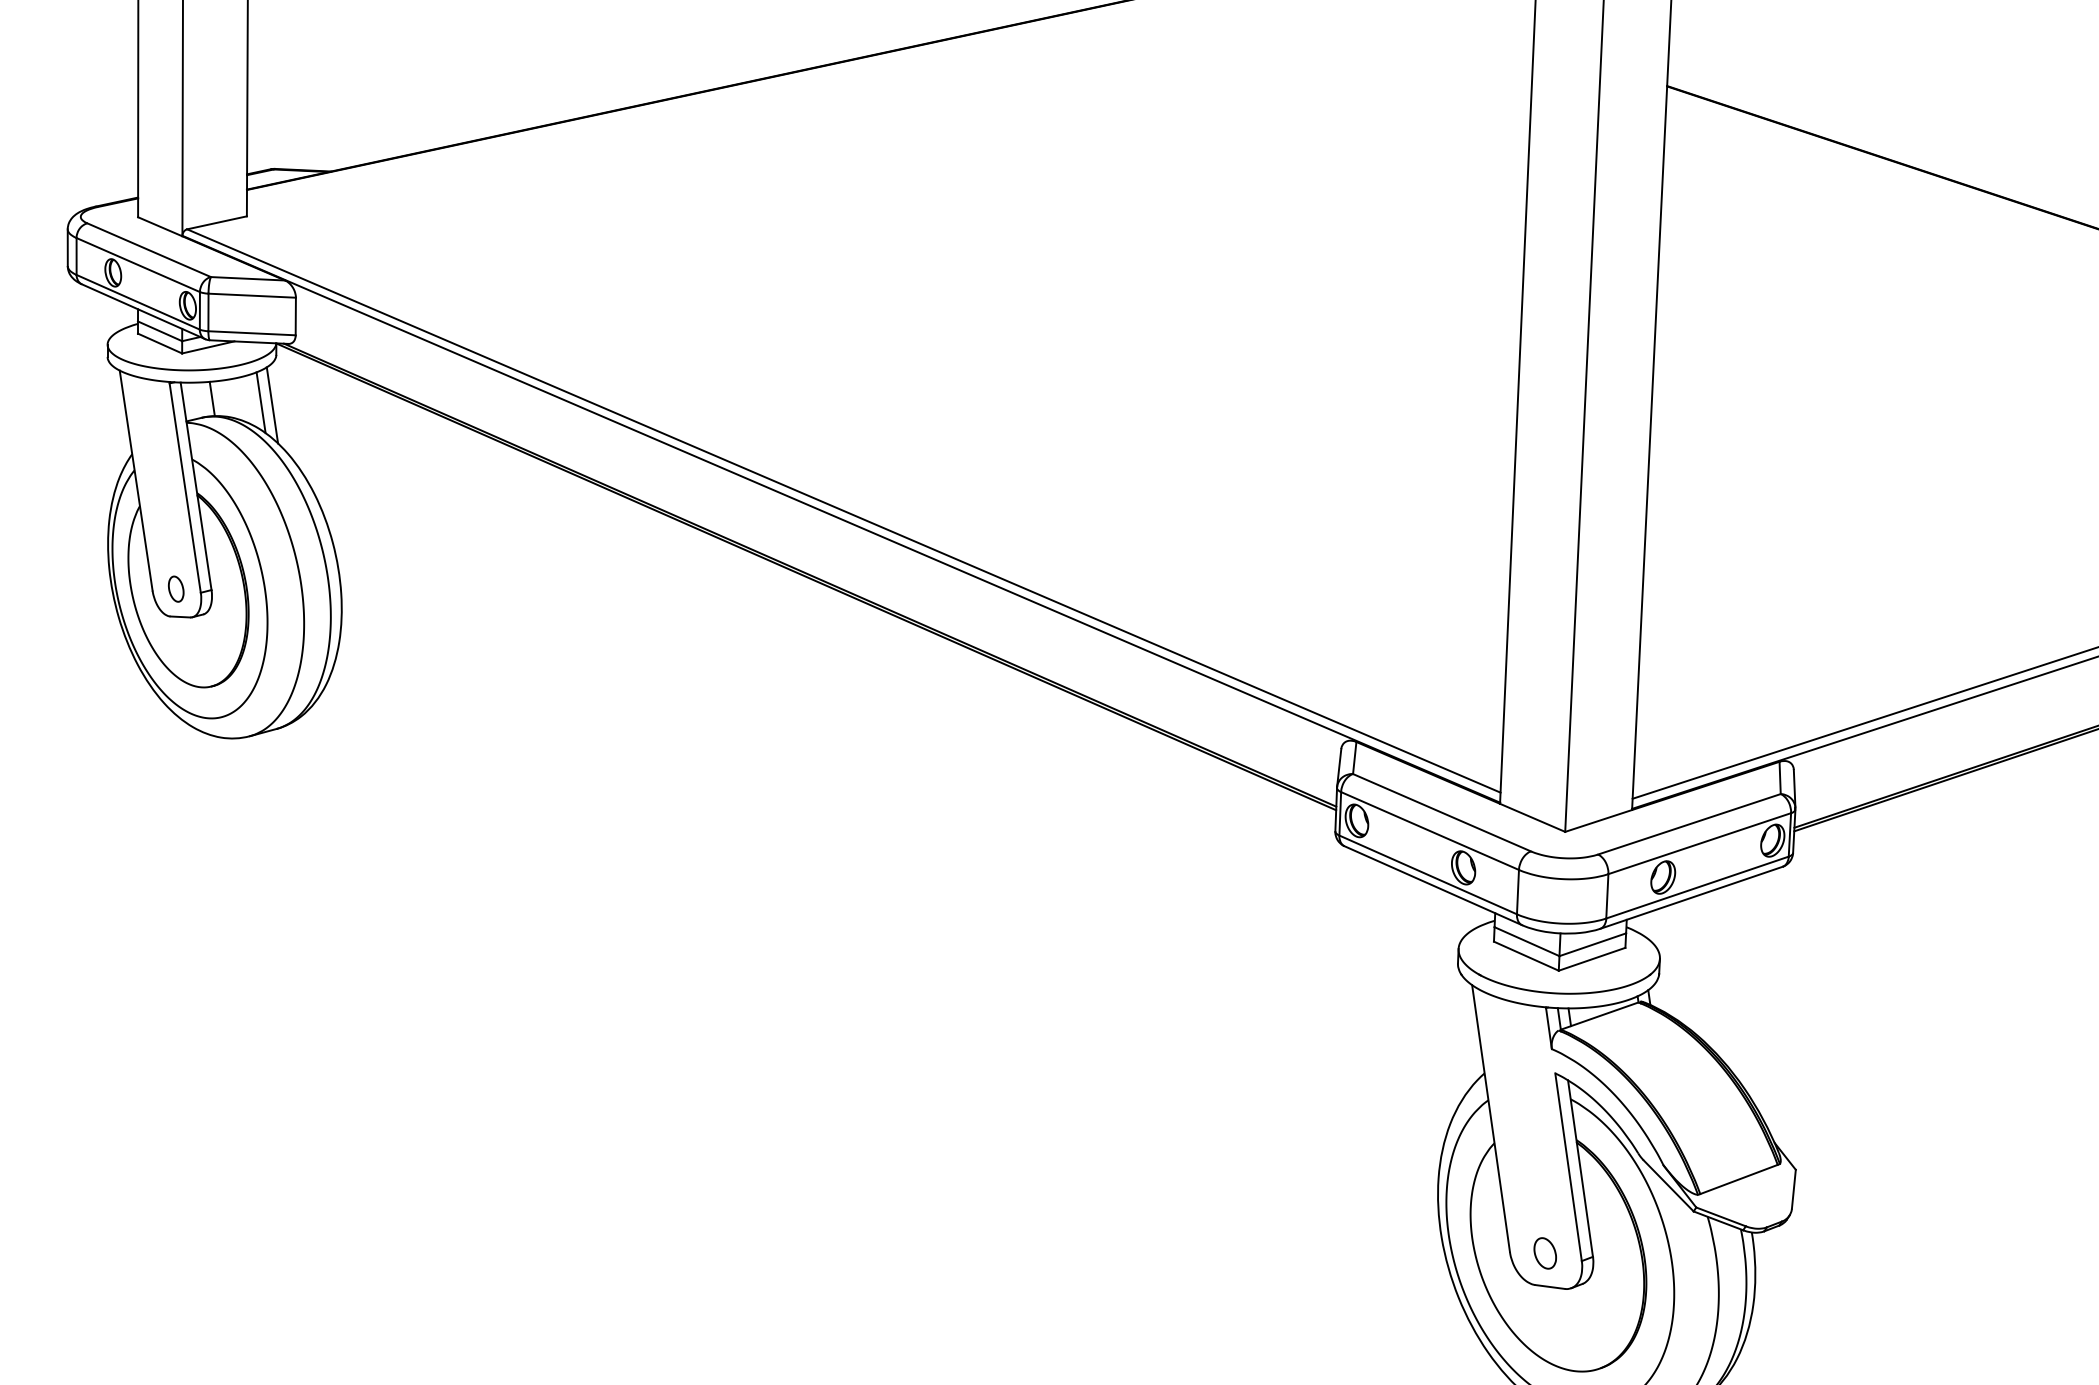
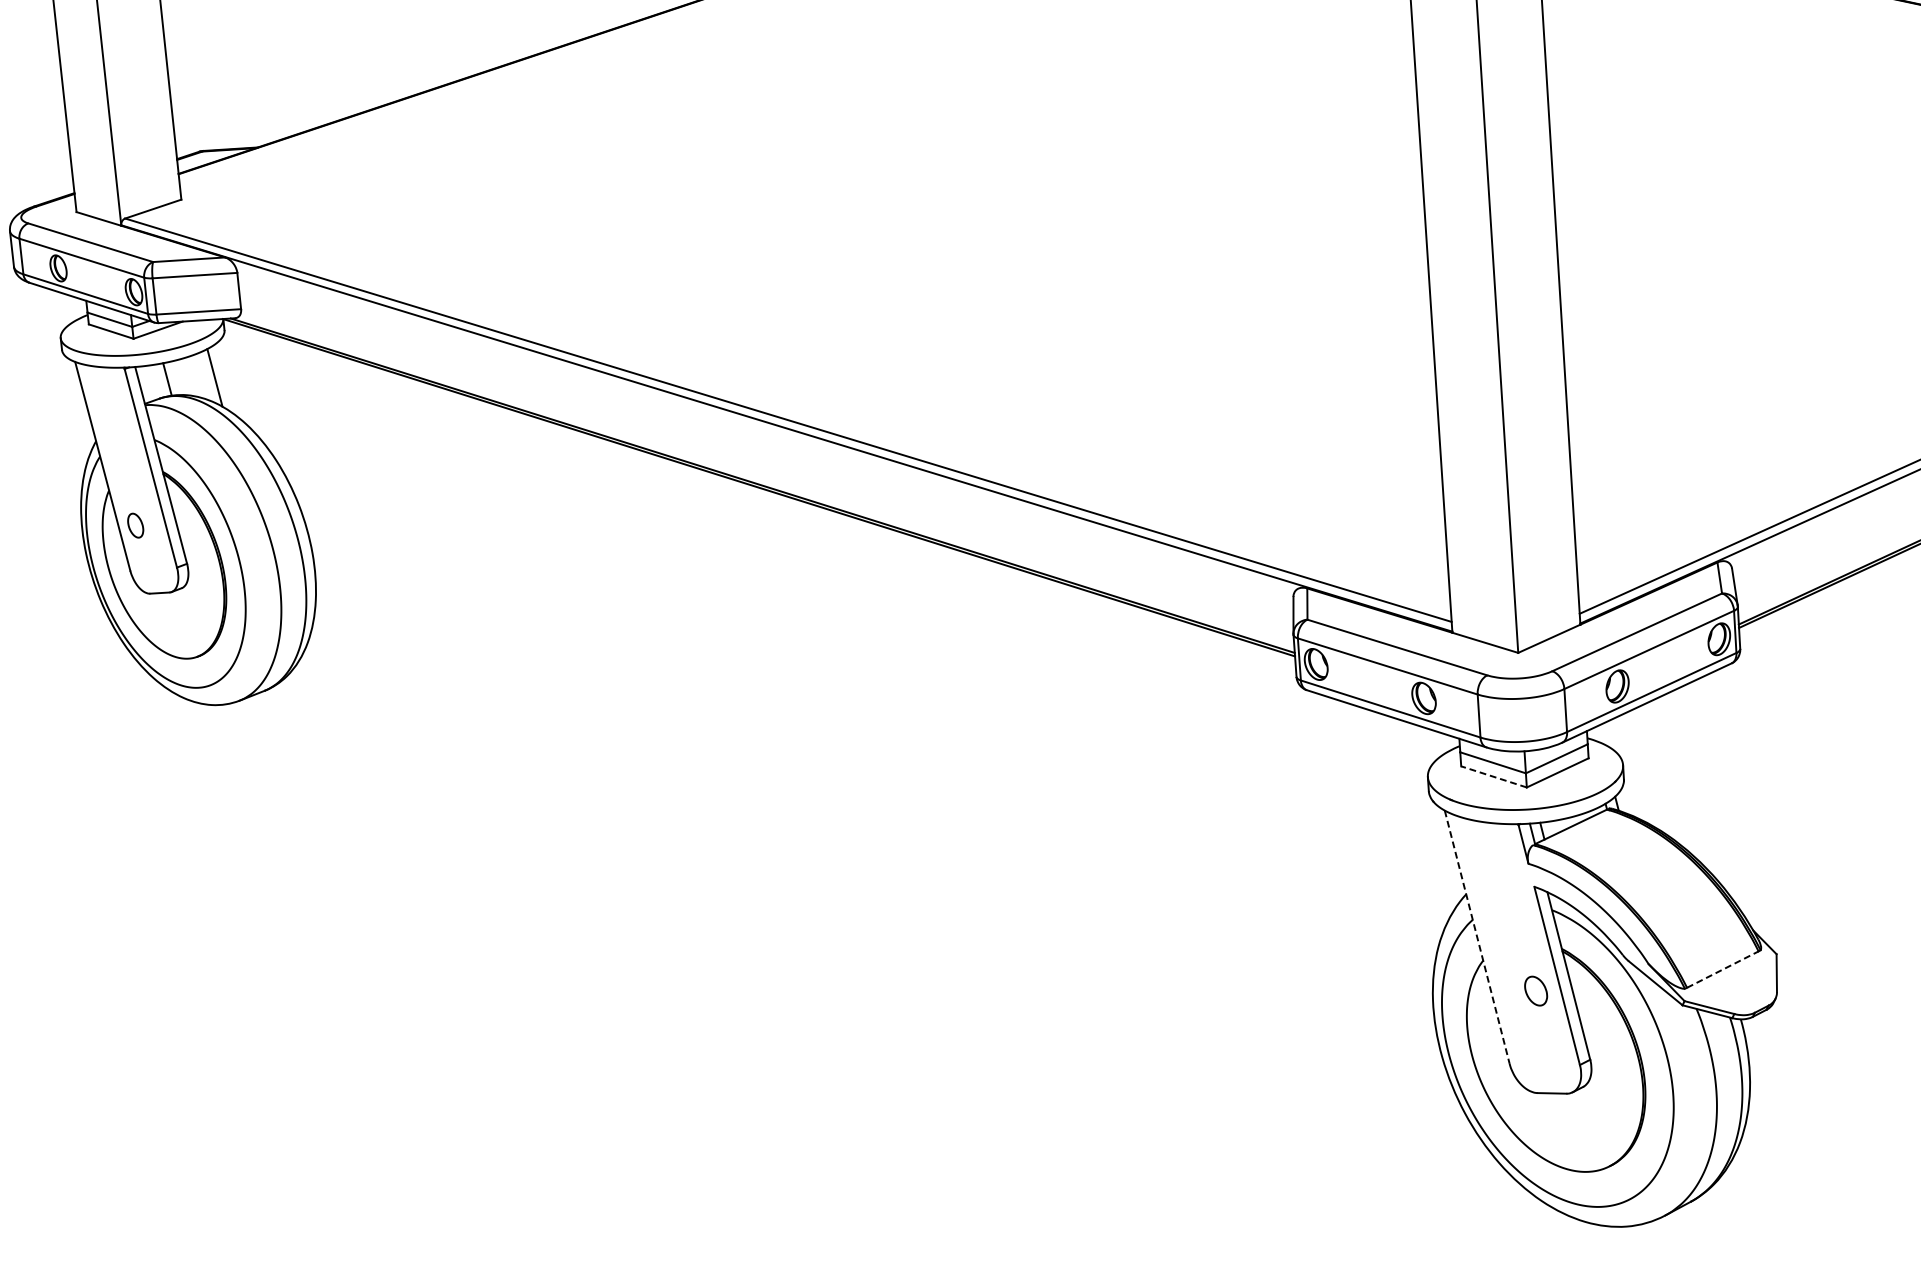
line: (272, 405) -> (226, 379), removed
part: (176, 588) -> (135, 524), moved
line: (1526, 956) -> (1494, 777), solid -> dashed
line: (1491, 1118) -> (1477, 937), solid -> dashed
line: (1739, 1179) -> (1723, 969), solid -> dashed
part: (1544, 1253) -> (1535, 991), moved

